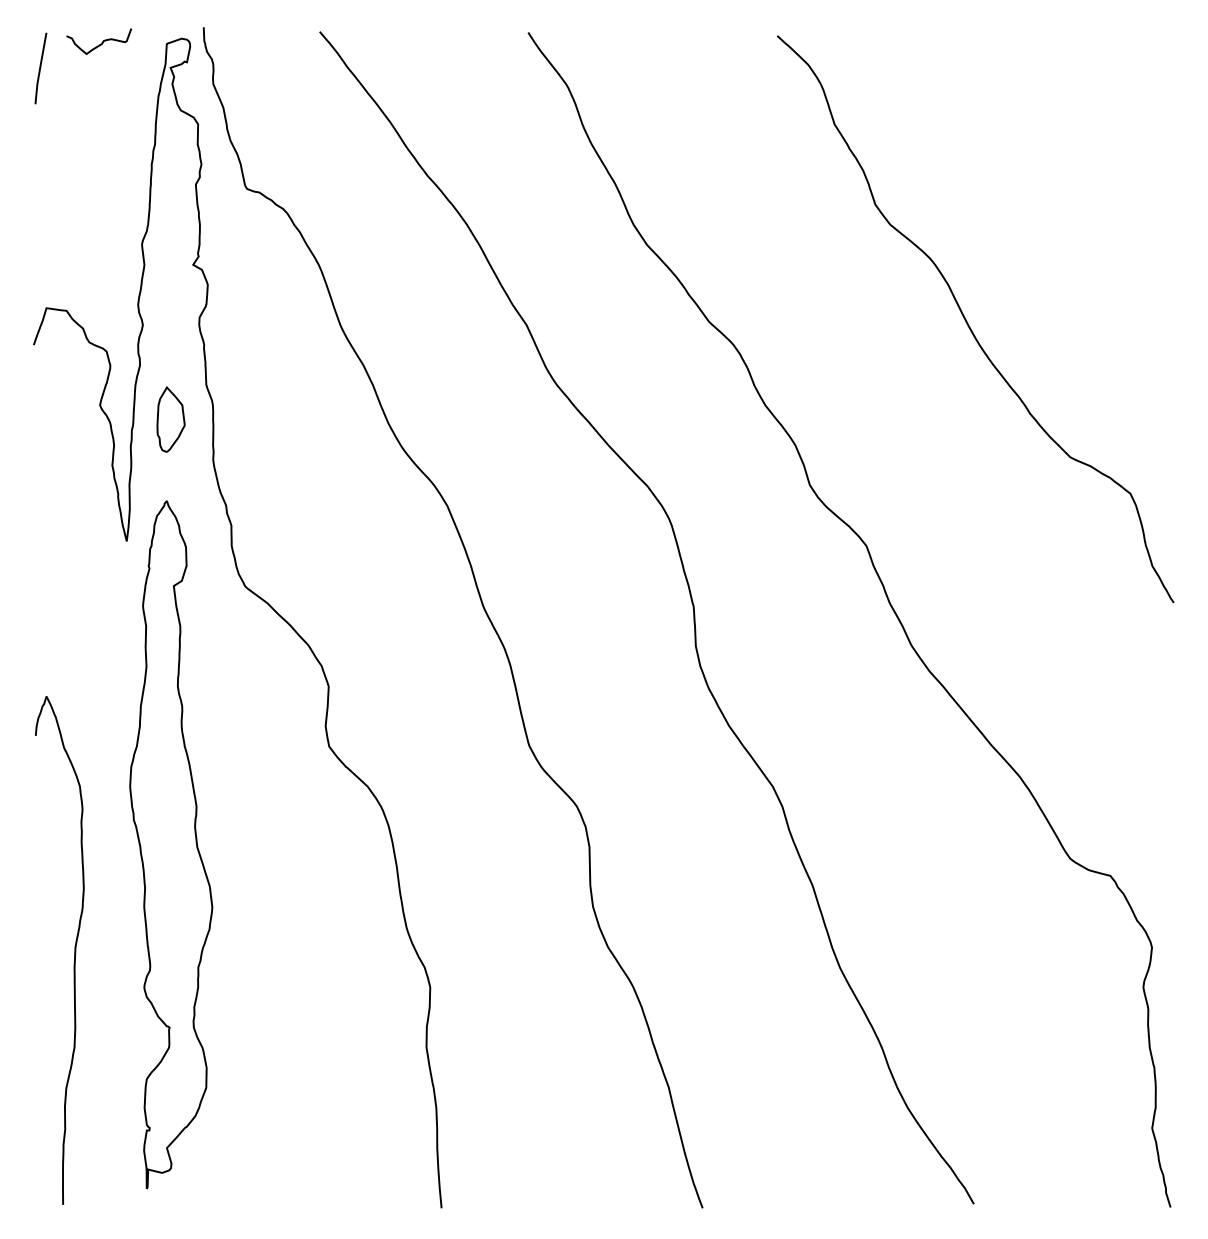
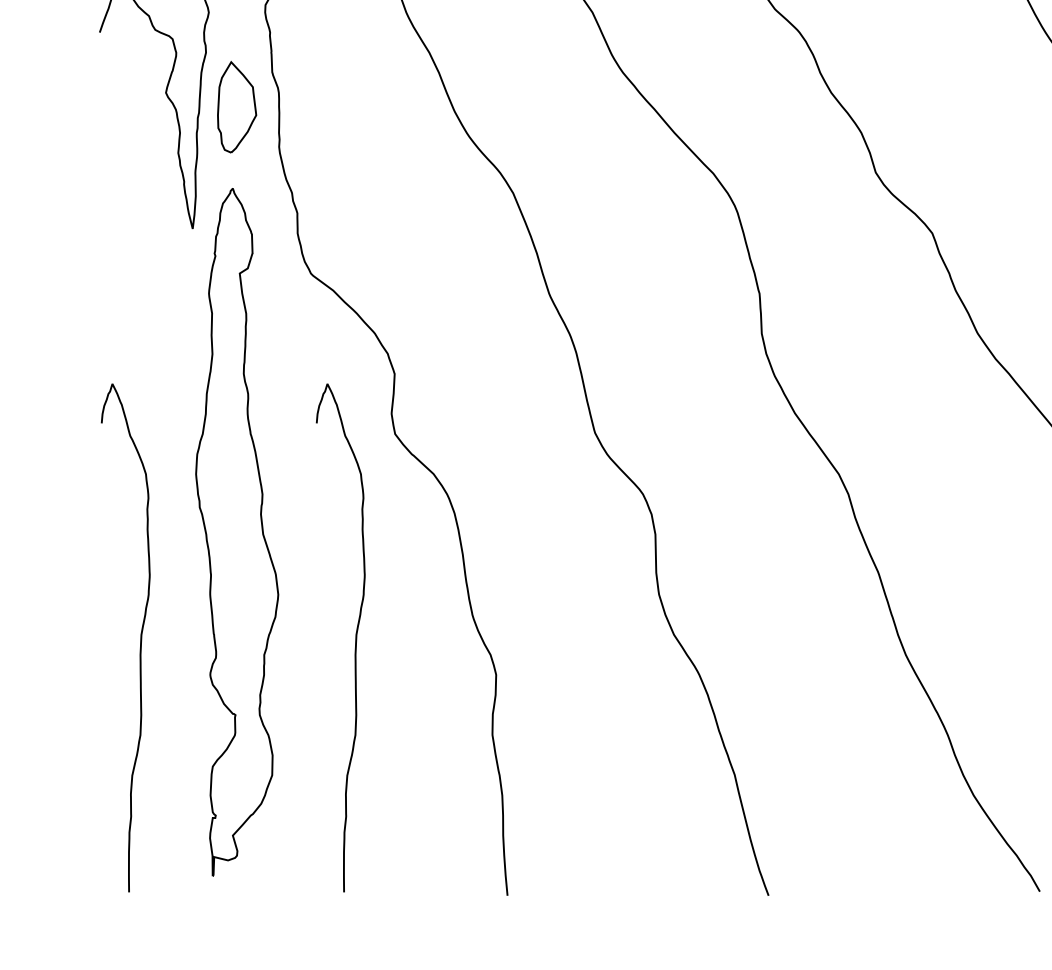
part: (170, 419) -> (236, 106), size x1.4
curve: (289, 950) -> (355, 637), added

